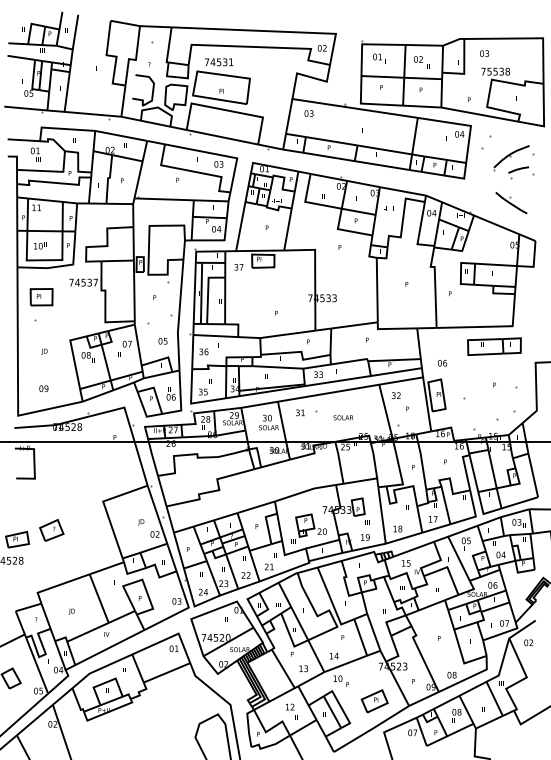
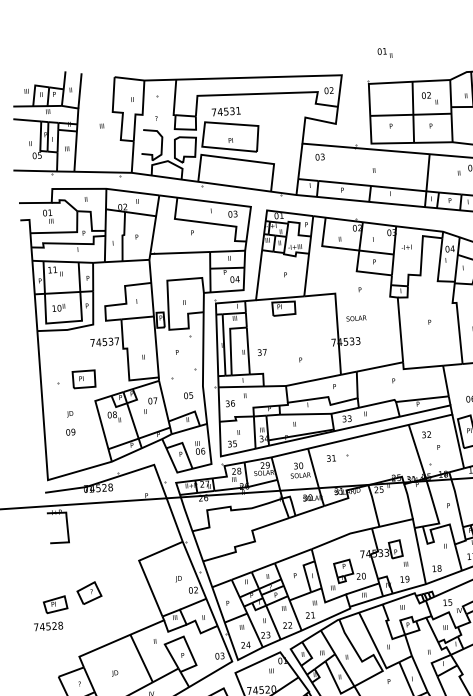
text: (379, 58) -> (384, 52), moved
text: (238, 267) -> (261, 352), moved
part: (41, 297) -> (84, 379), moved
text: (43, 388) -> (70, 432), moved
text: (343, 417) -> (356, 318), moved

